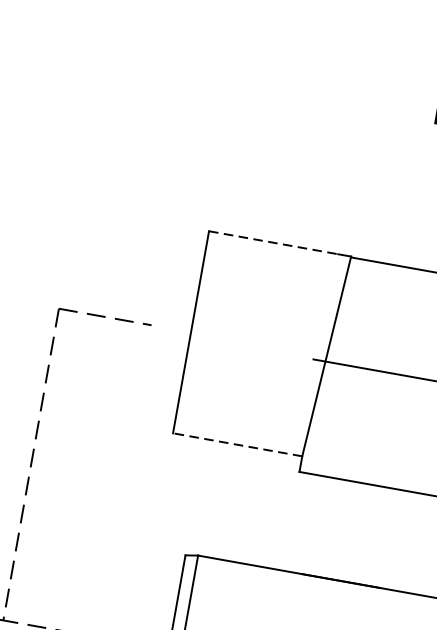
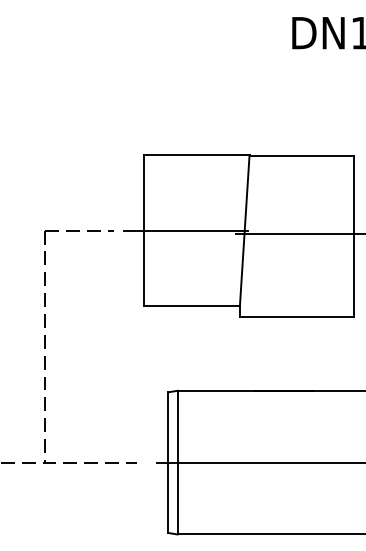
line: (274, 243) -> (192, 155), dashed -> solid
line: (248, 342) -> (186, 230), added
line: (237, 444) -> (191, 305), dashed -> solid

